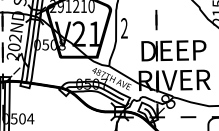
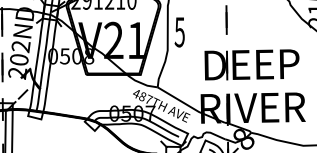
text: (123, 28) -> (178, 32), 2 -> 5

